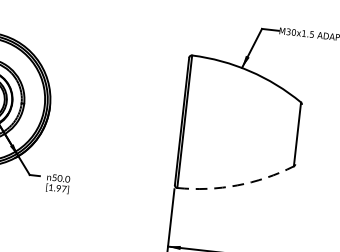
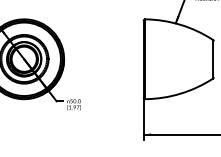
arc: (236, 185) -> (180, 93), dashed -> solid

